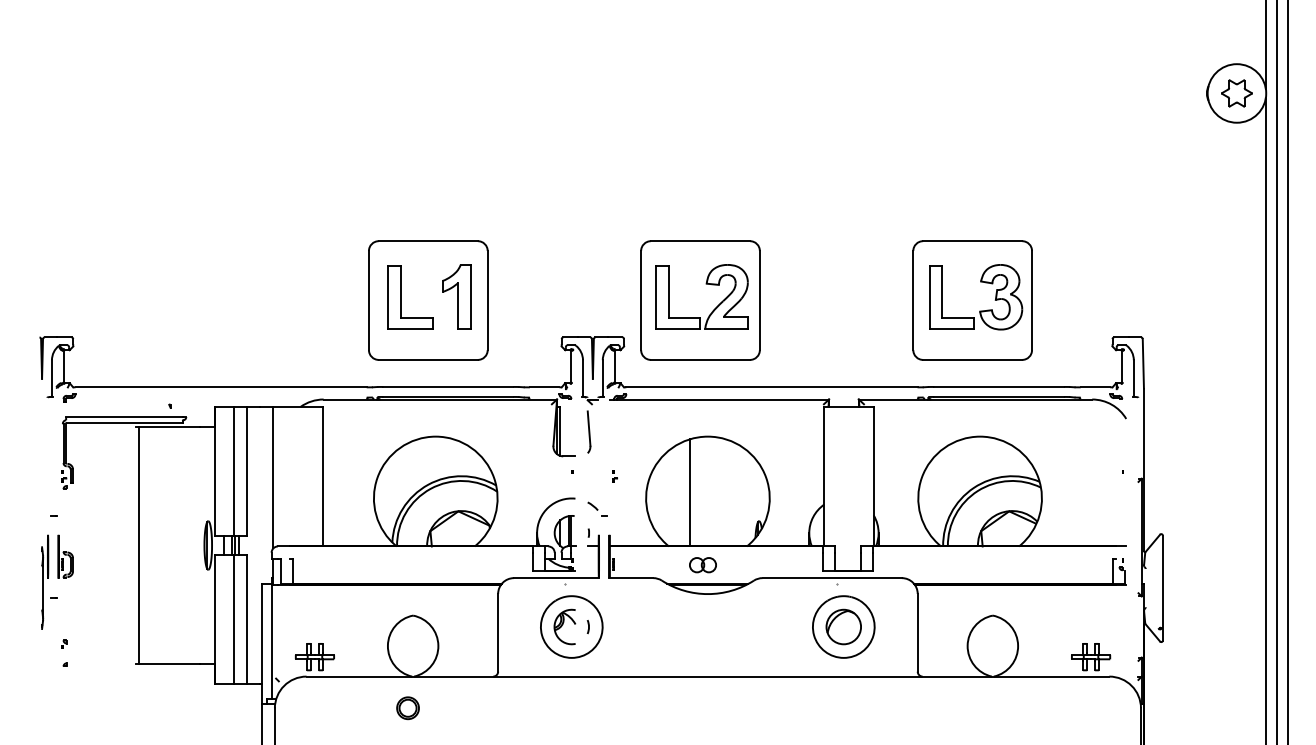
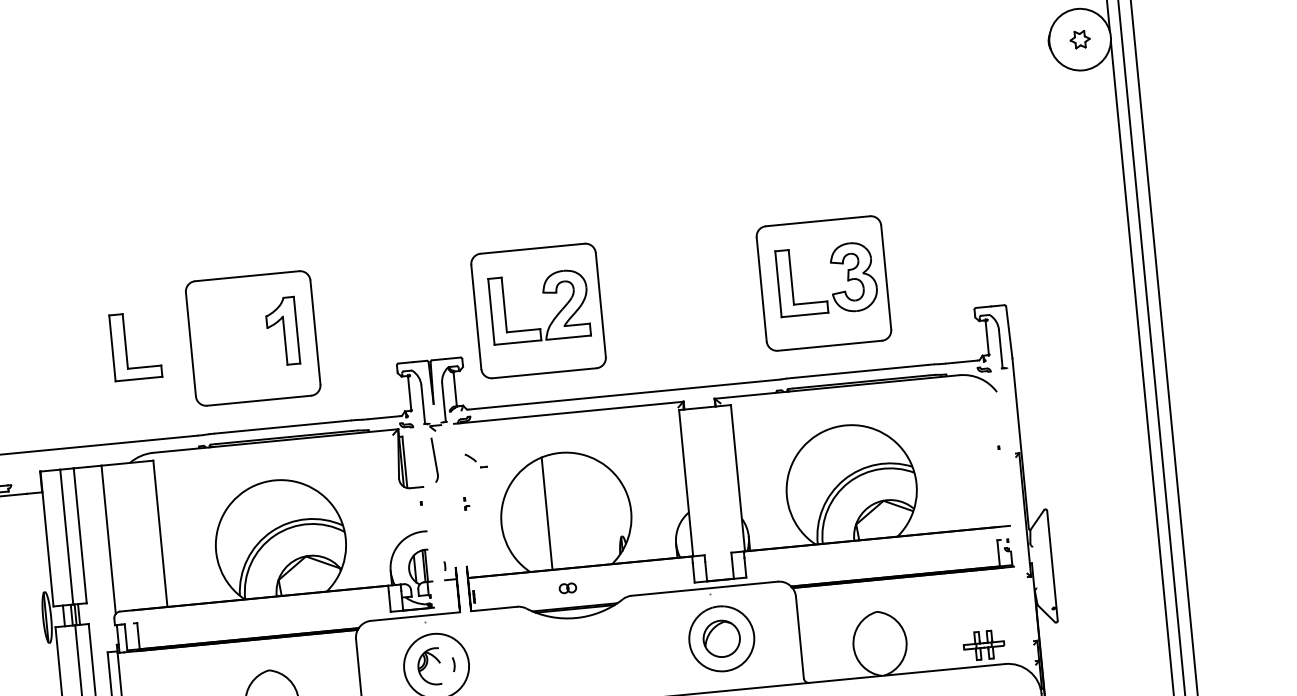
part: (1236, 93) -> (1079, 39), size x0.6
part: (401, 297) -> (126, 347), moved
part: (597, 508) -> (475, 459), moved
part: (702, 565) -> (567, 588), size x0.6

